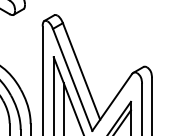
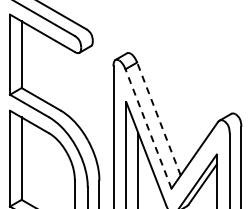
line: (81, 71) -> (158, 119), solid -> dashed
line: (72, 79) -> (148, 128), solid -> dashed

